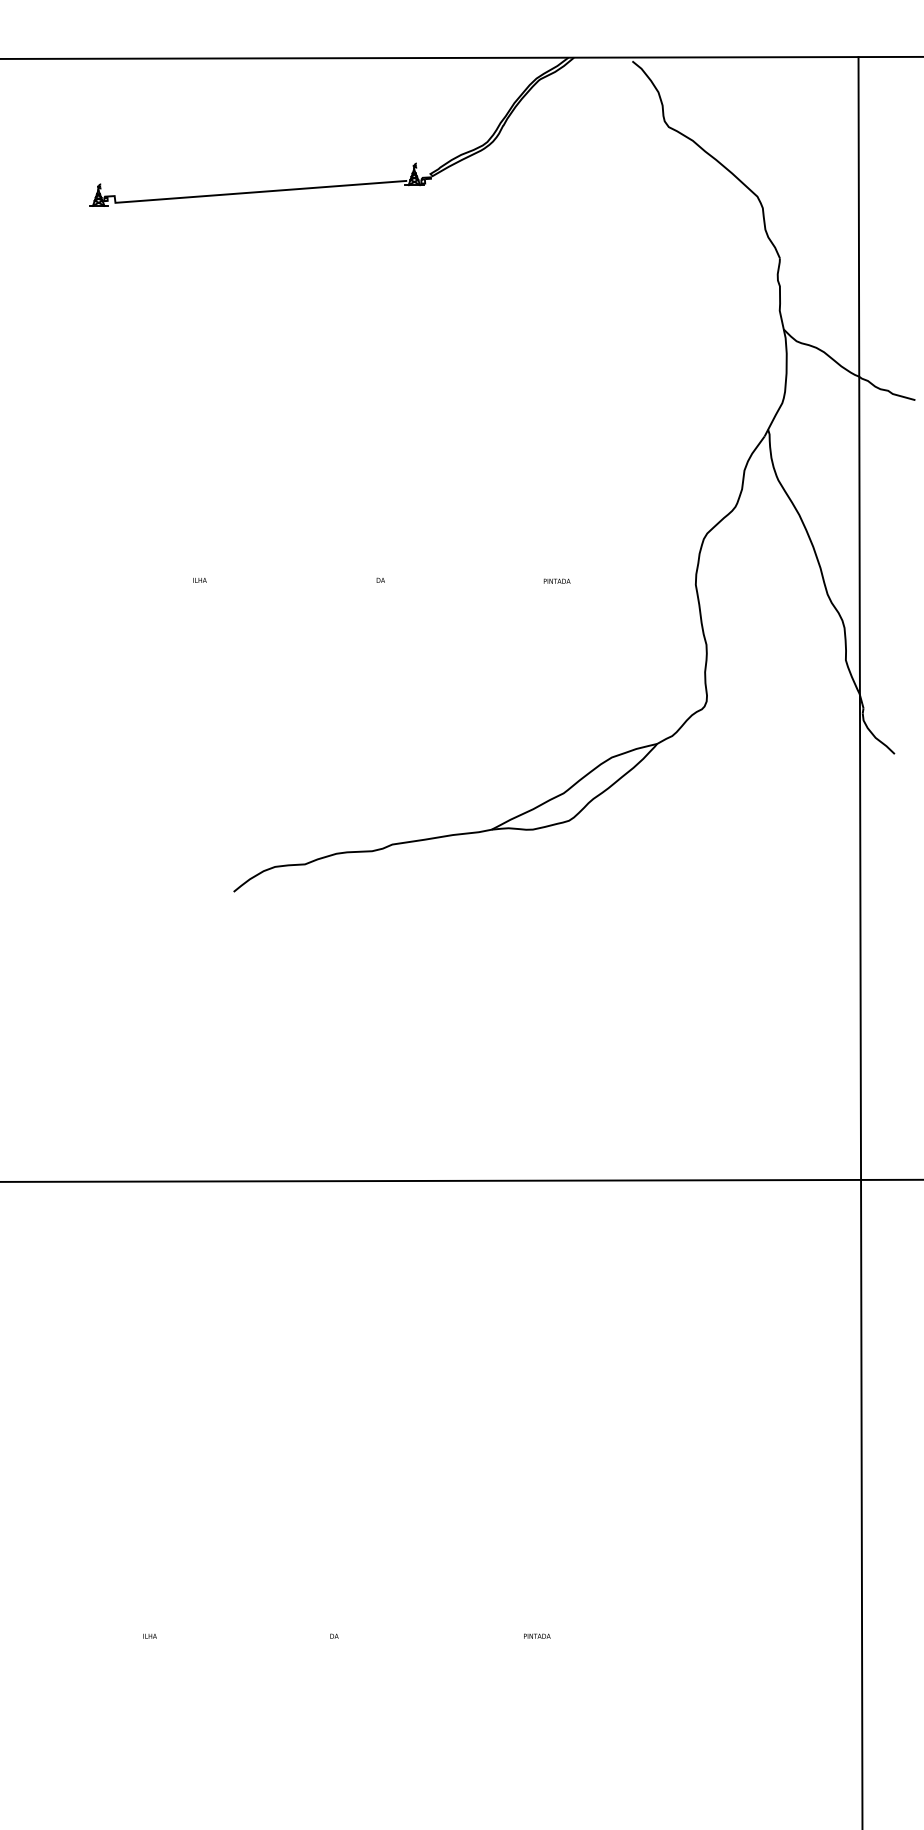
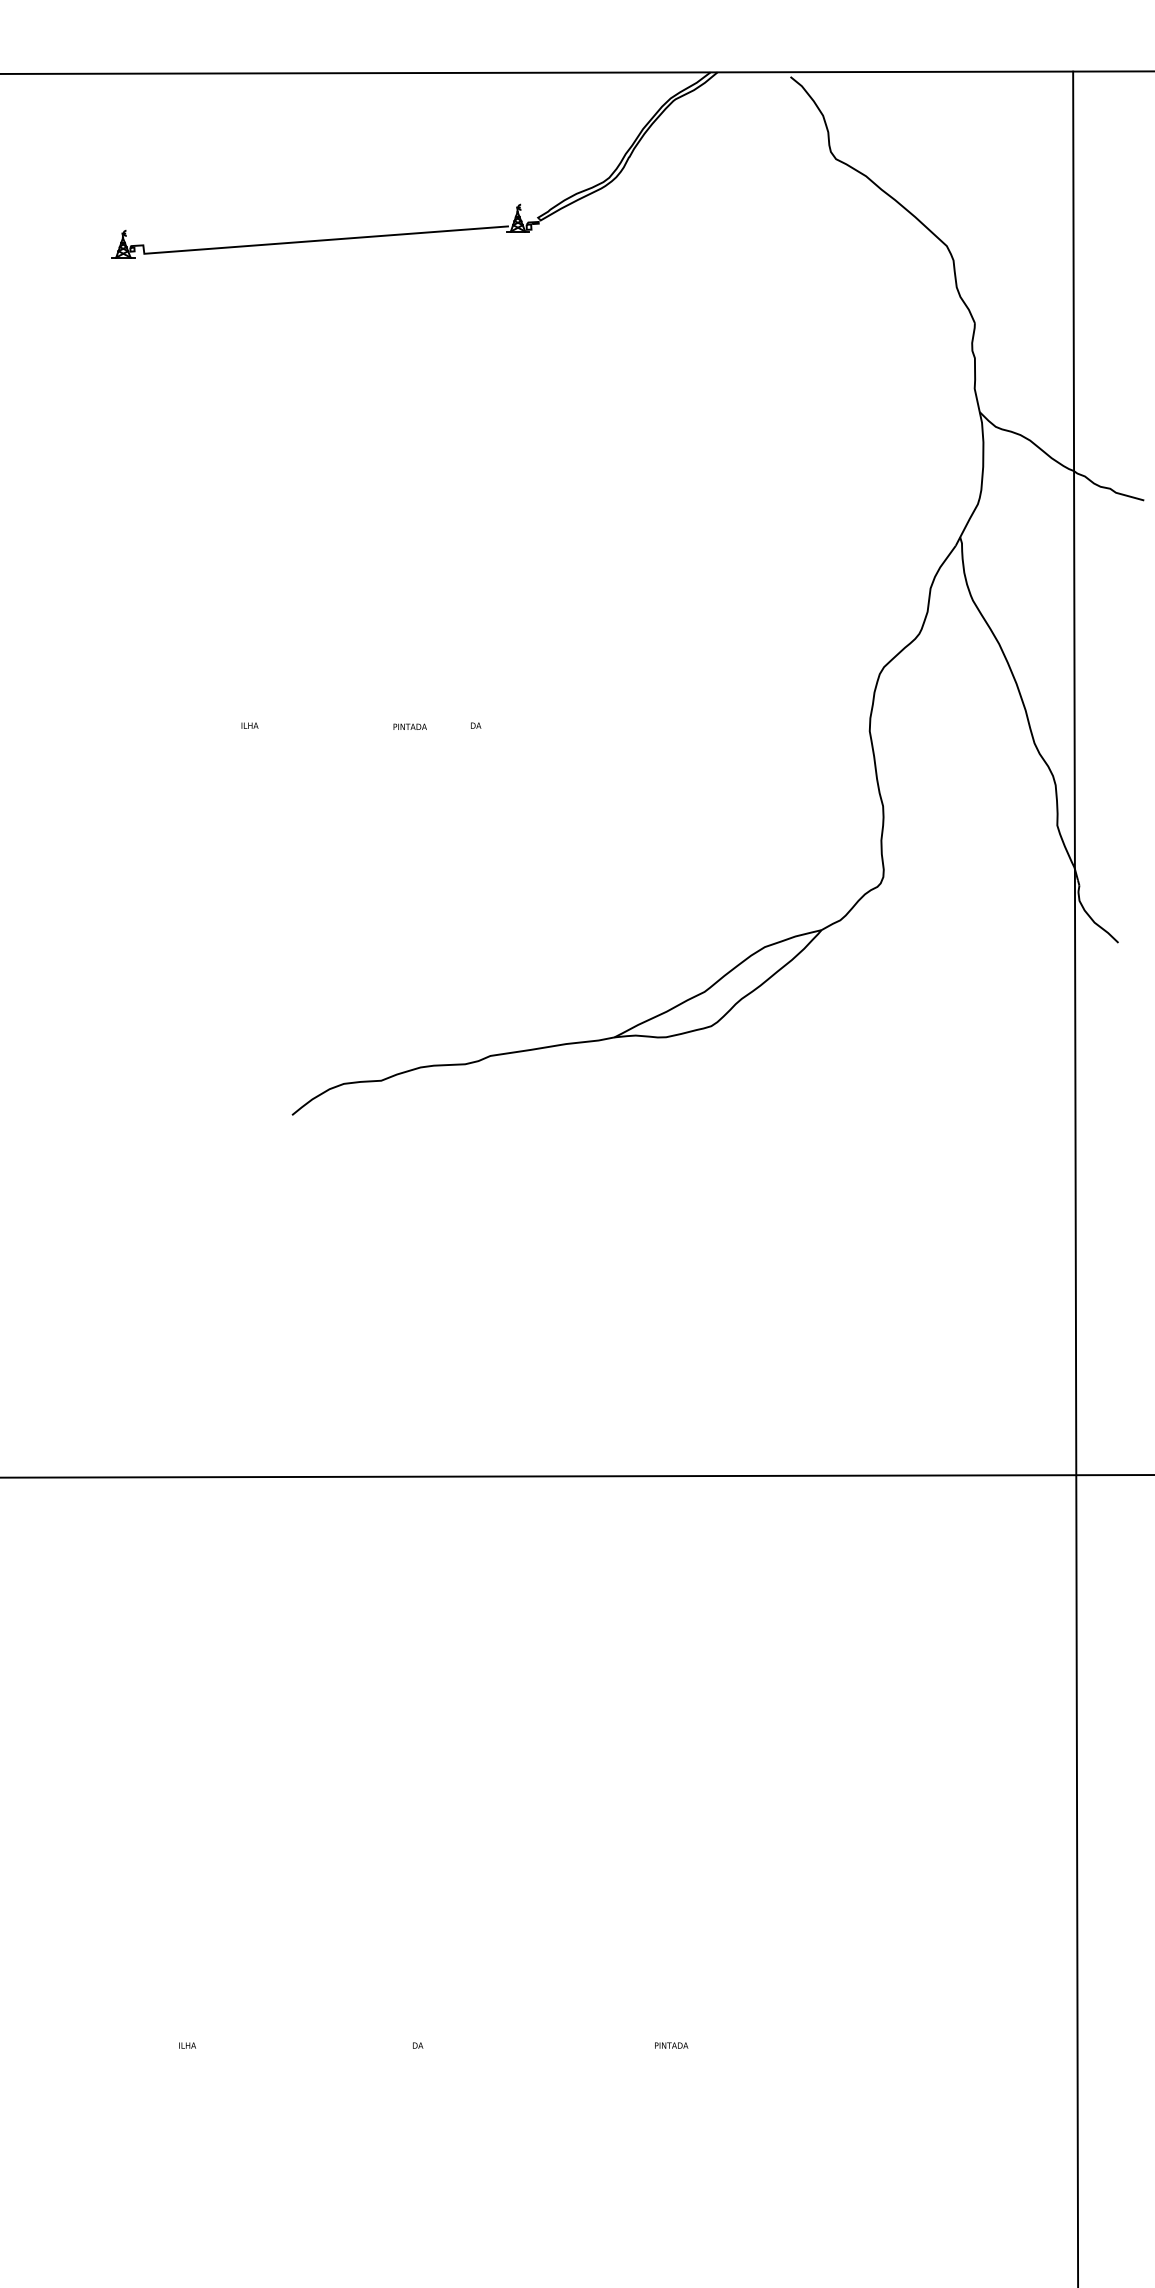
text: (556, 580) -> (409, 725), moved

